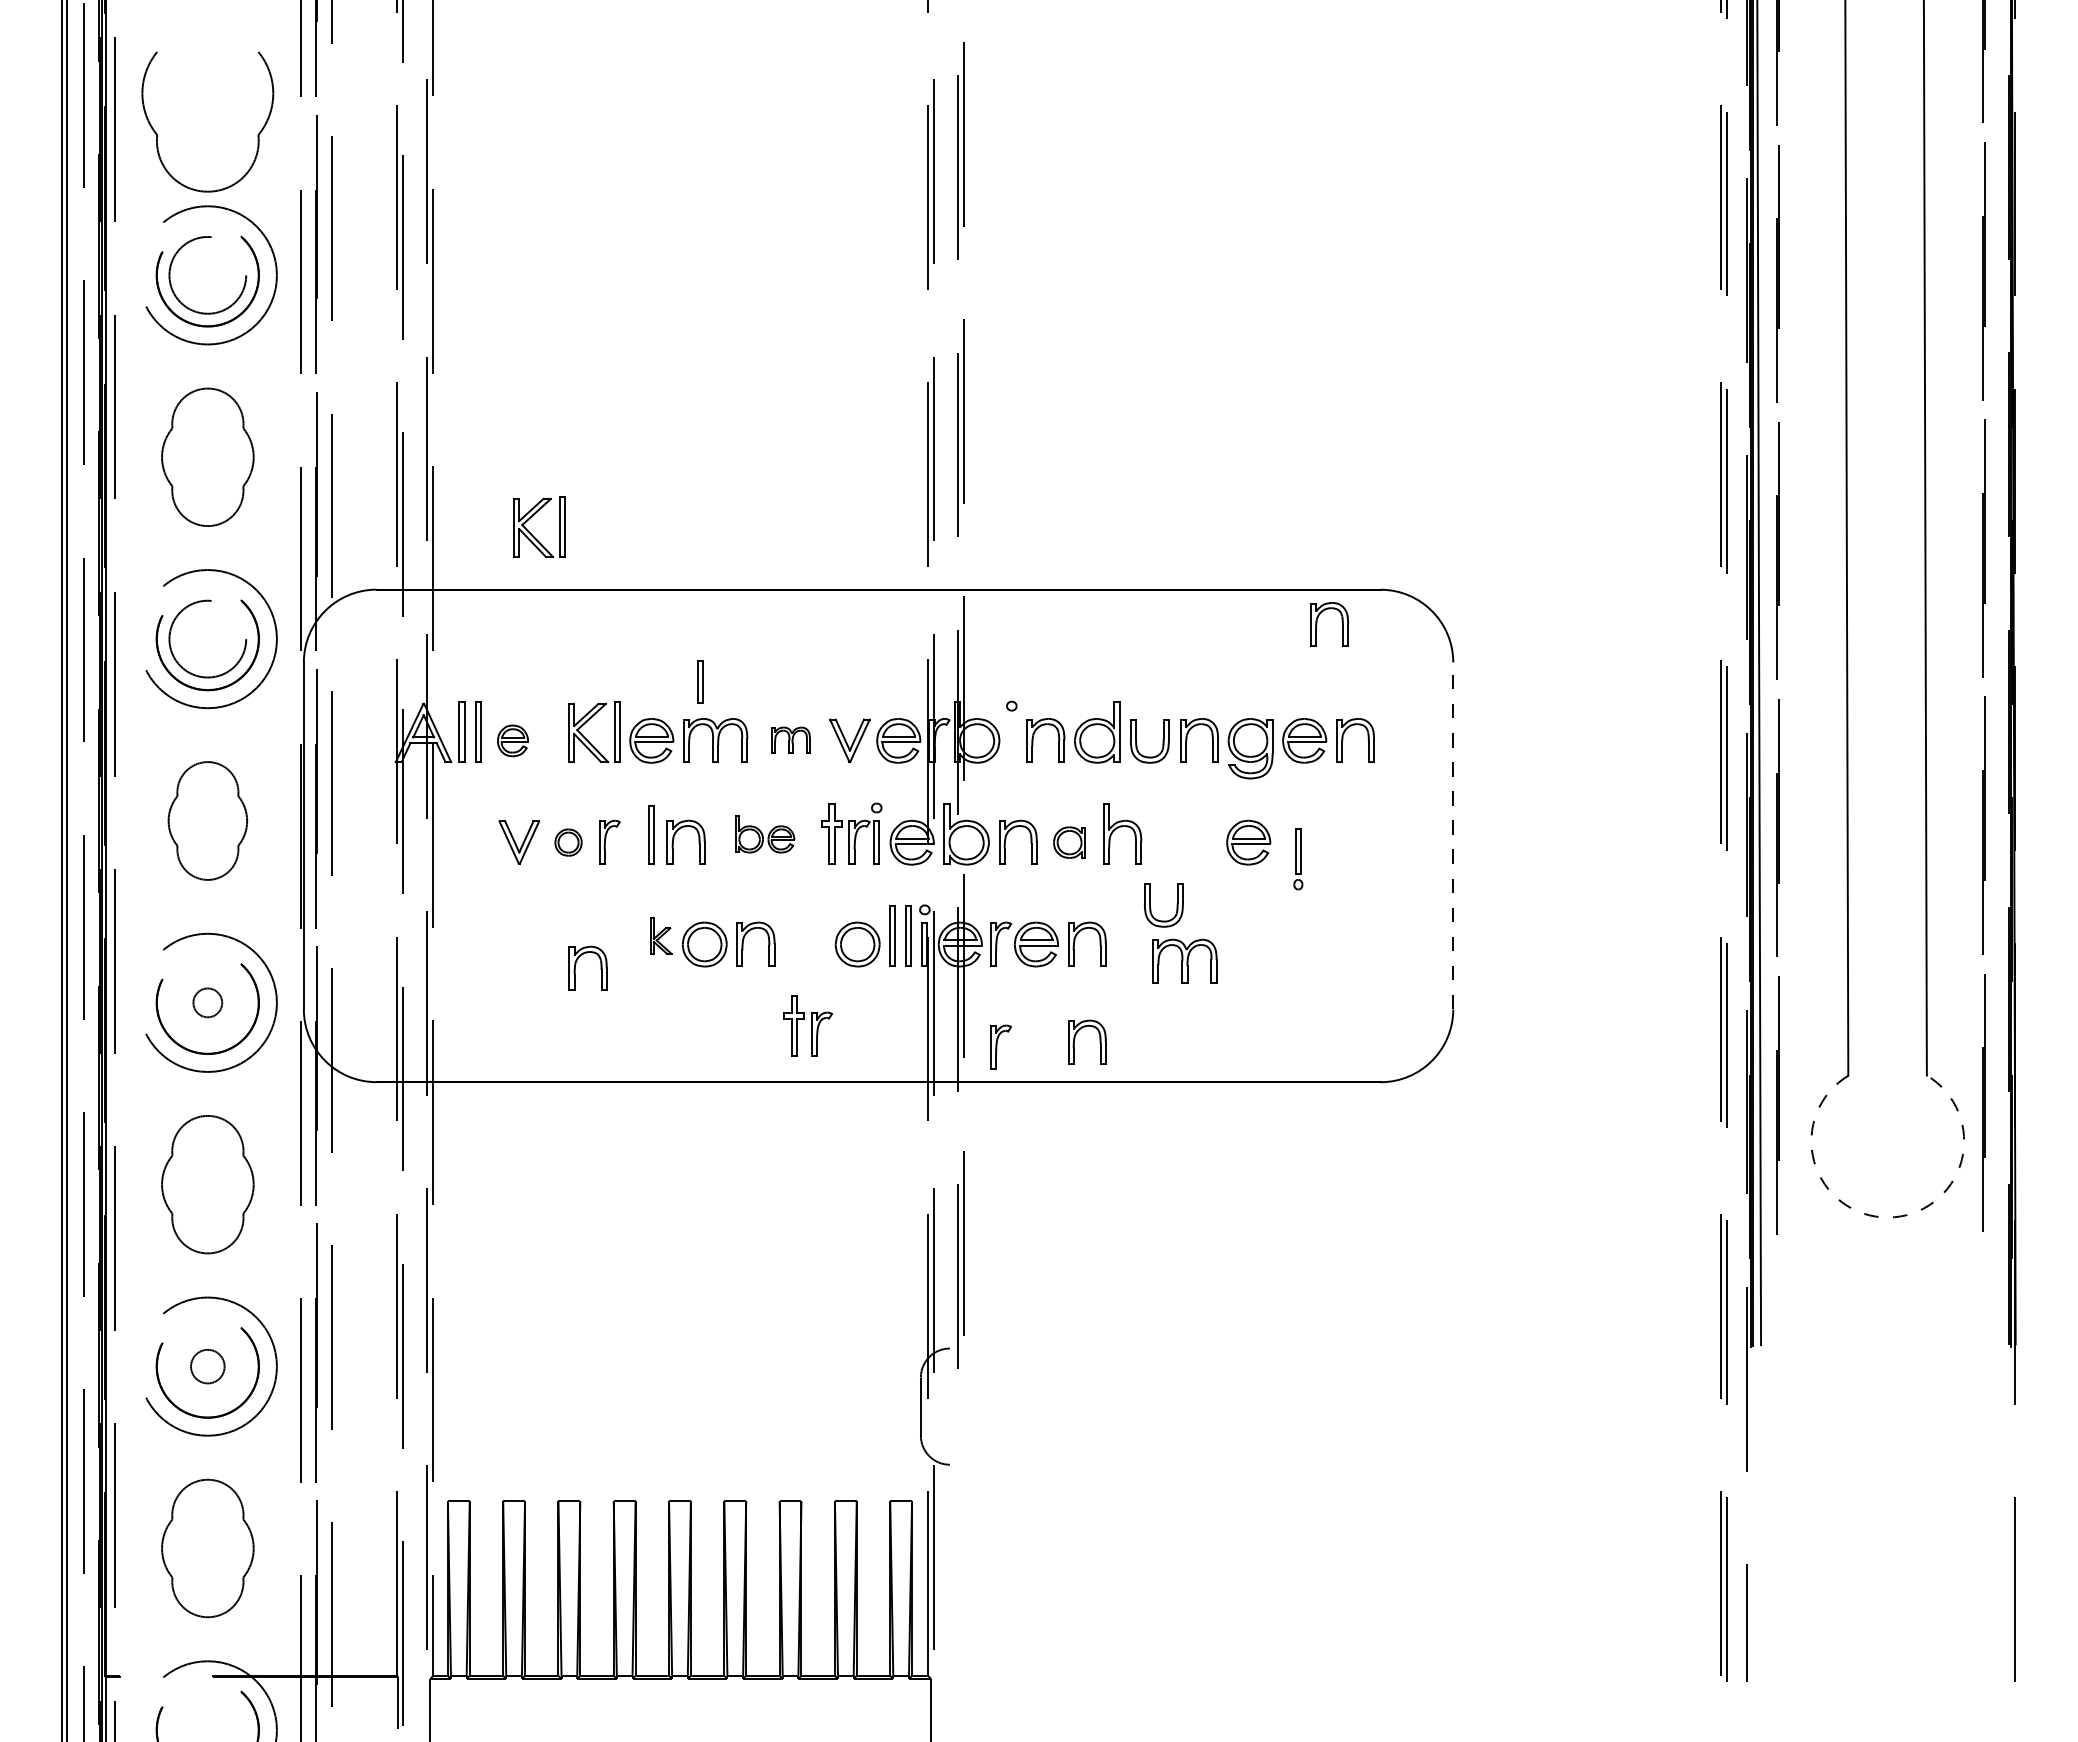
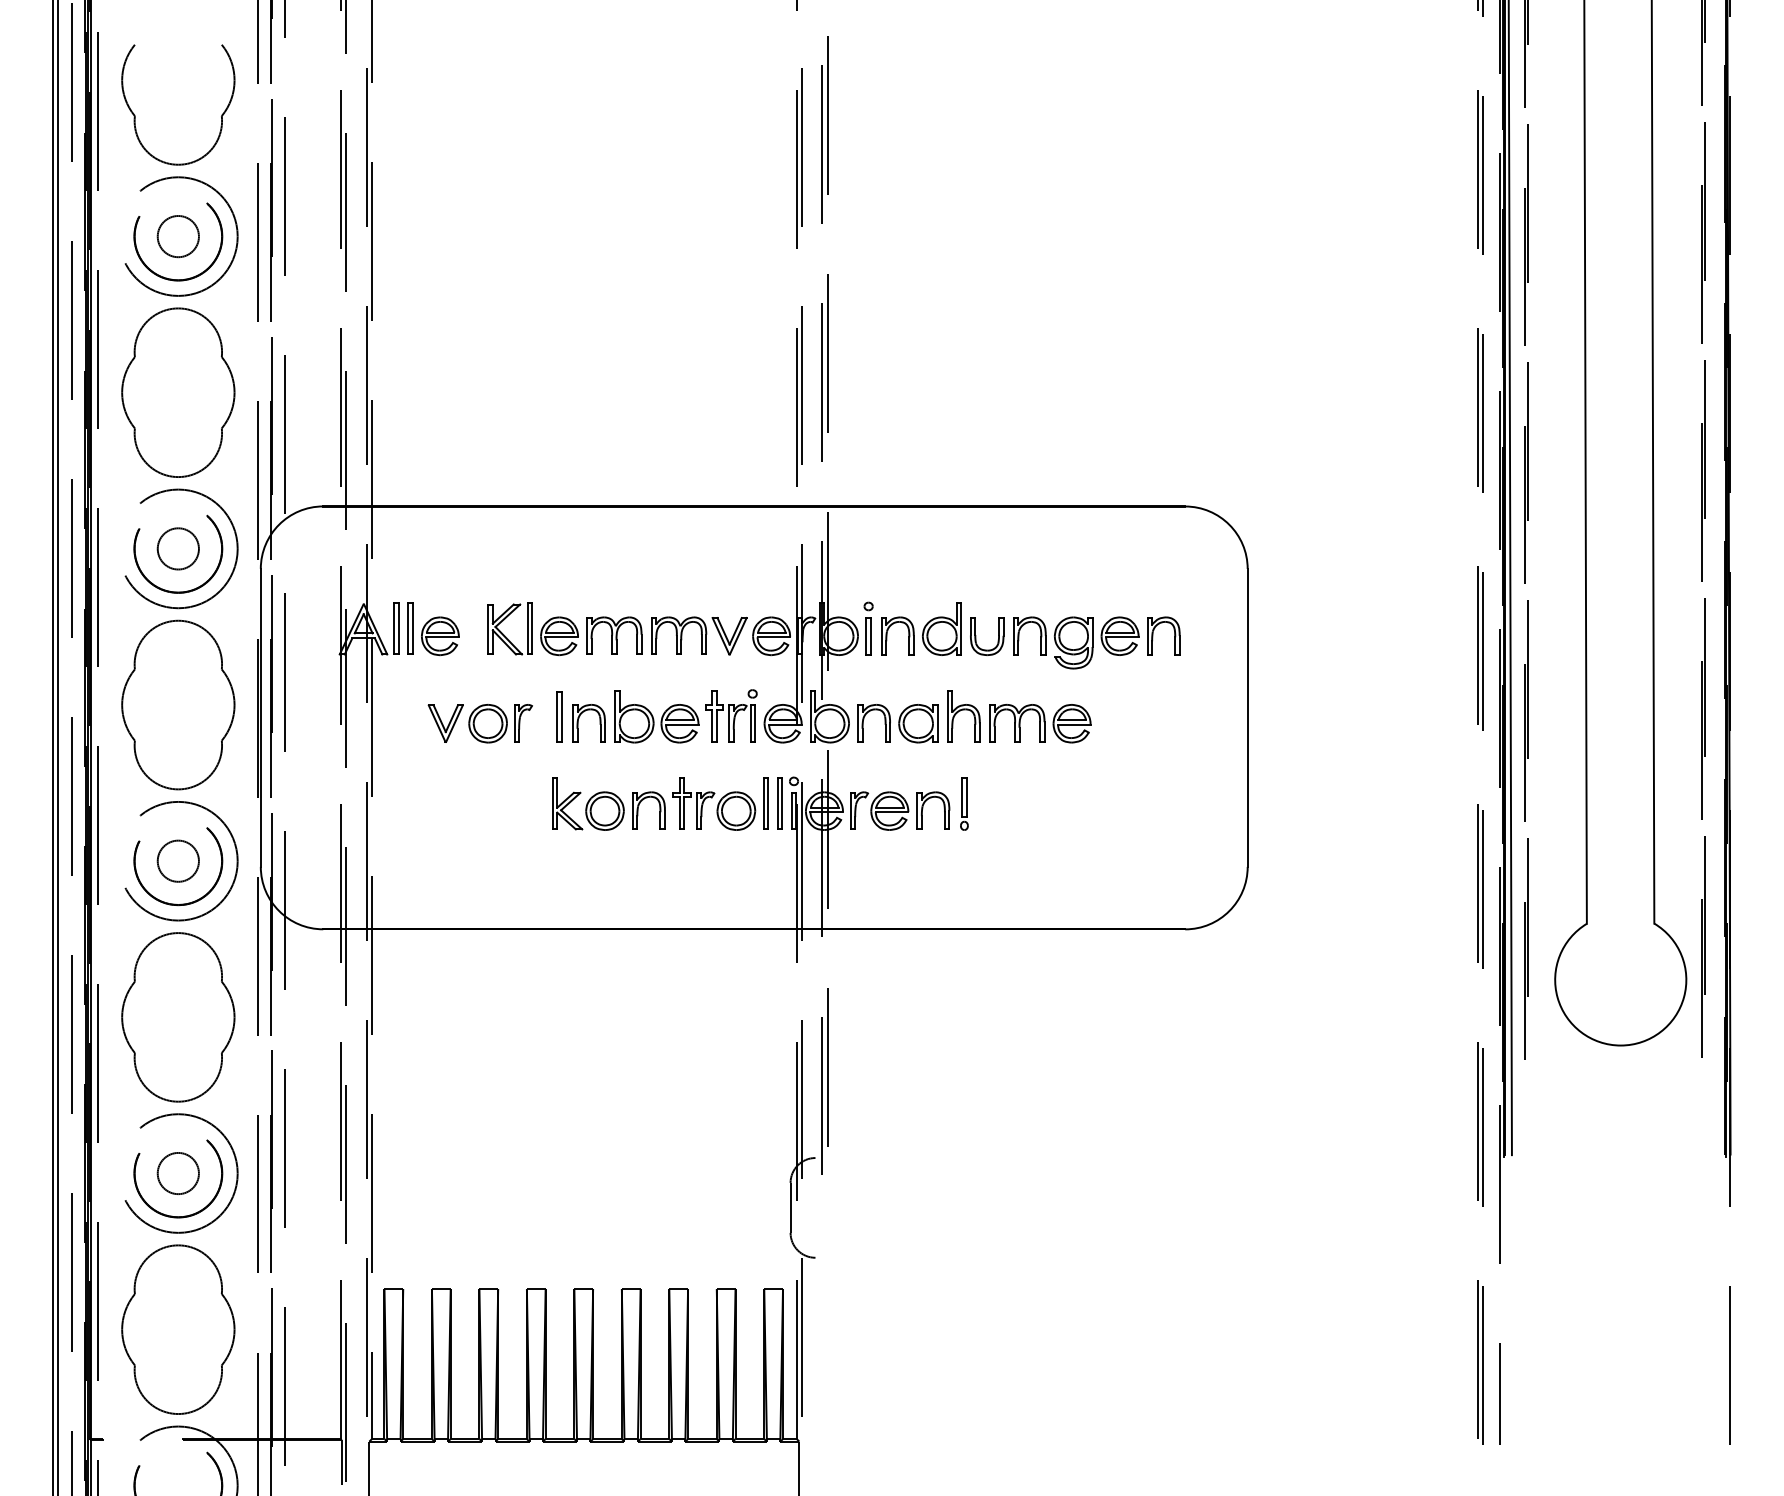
circle: (207, 275) -> (178, 236), size x0.62
part: (207, 457) -> (178, 392), size x1.43
part: (532, 534) -> (457, 459), removed
part: (1317, 624) -> (1131, 536), removed
circle: (207, 639) -> (178, 549), size x0.62
part: (700, 681) -> (868, 635), moved
part: (512, 740) -> (439, 635), size x1.43
part: (790, 740) -> (678, 635), size x1.67
part: (207, 820) -> (178, 704), size x1.67
part: (765, 834) -> (657, 716), size x1.67
line: (1453, 835) -> (1247, 717), dashed -> solid
part: (568, 842) -> (488, 723), size x1.67
part: (1069, 842) -> (918, 723), size x1.43
part: (1298, 859) -> (964, 804), moved
part: (1151, 908) -> (988, 780), removed
part: (661, 935) -> (567, 803), size x1.67
part: (1184, 960) -> (1016, 722), moved
part: (576, 964) -> (494, 828), removed
circle: (207, 1002) -> (178, 860), size x1.67
part: (807, 1025) -> (693, 803), moved
part: (1099, 1041) -> (943, 894), removed
part: (1001, 1046) -> (859, 898), removed
part: (207, 1184) -> (178, 1017), size x1.43
arc: (1887, 1217) -> (1620, 1045), dashed -> solid
circle: (207, 1366) -> (178, 1173), size x1.43
part: (207, 1548) -> (178, 1329), size x1.43

